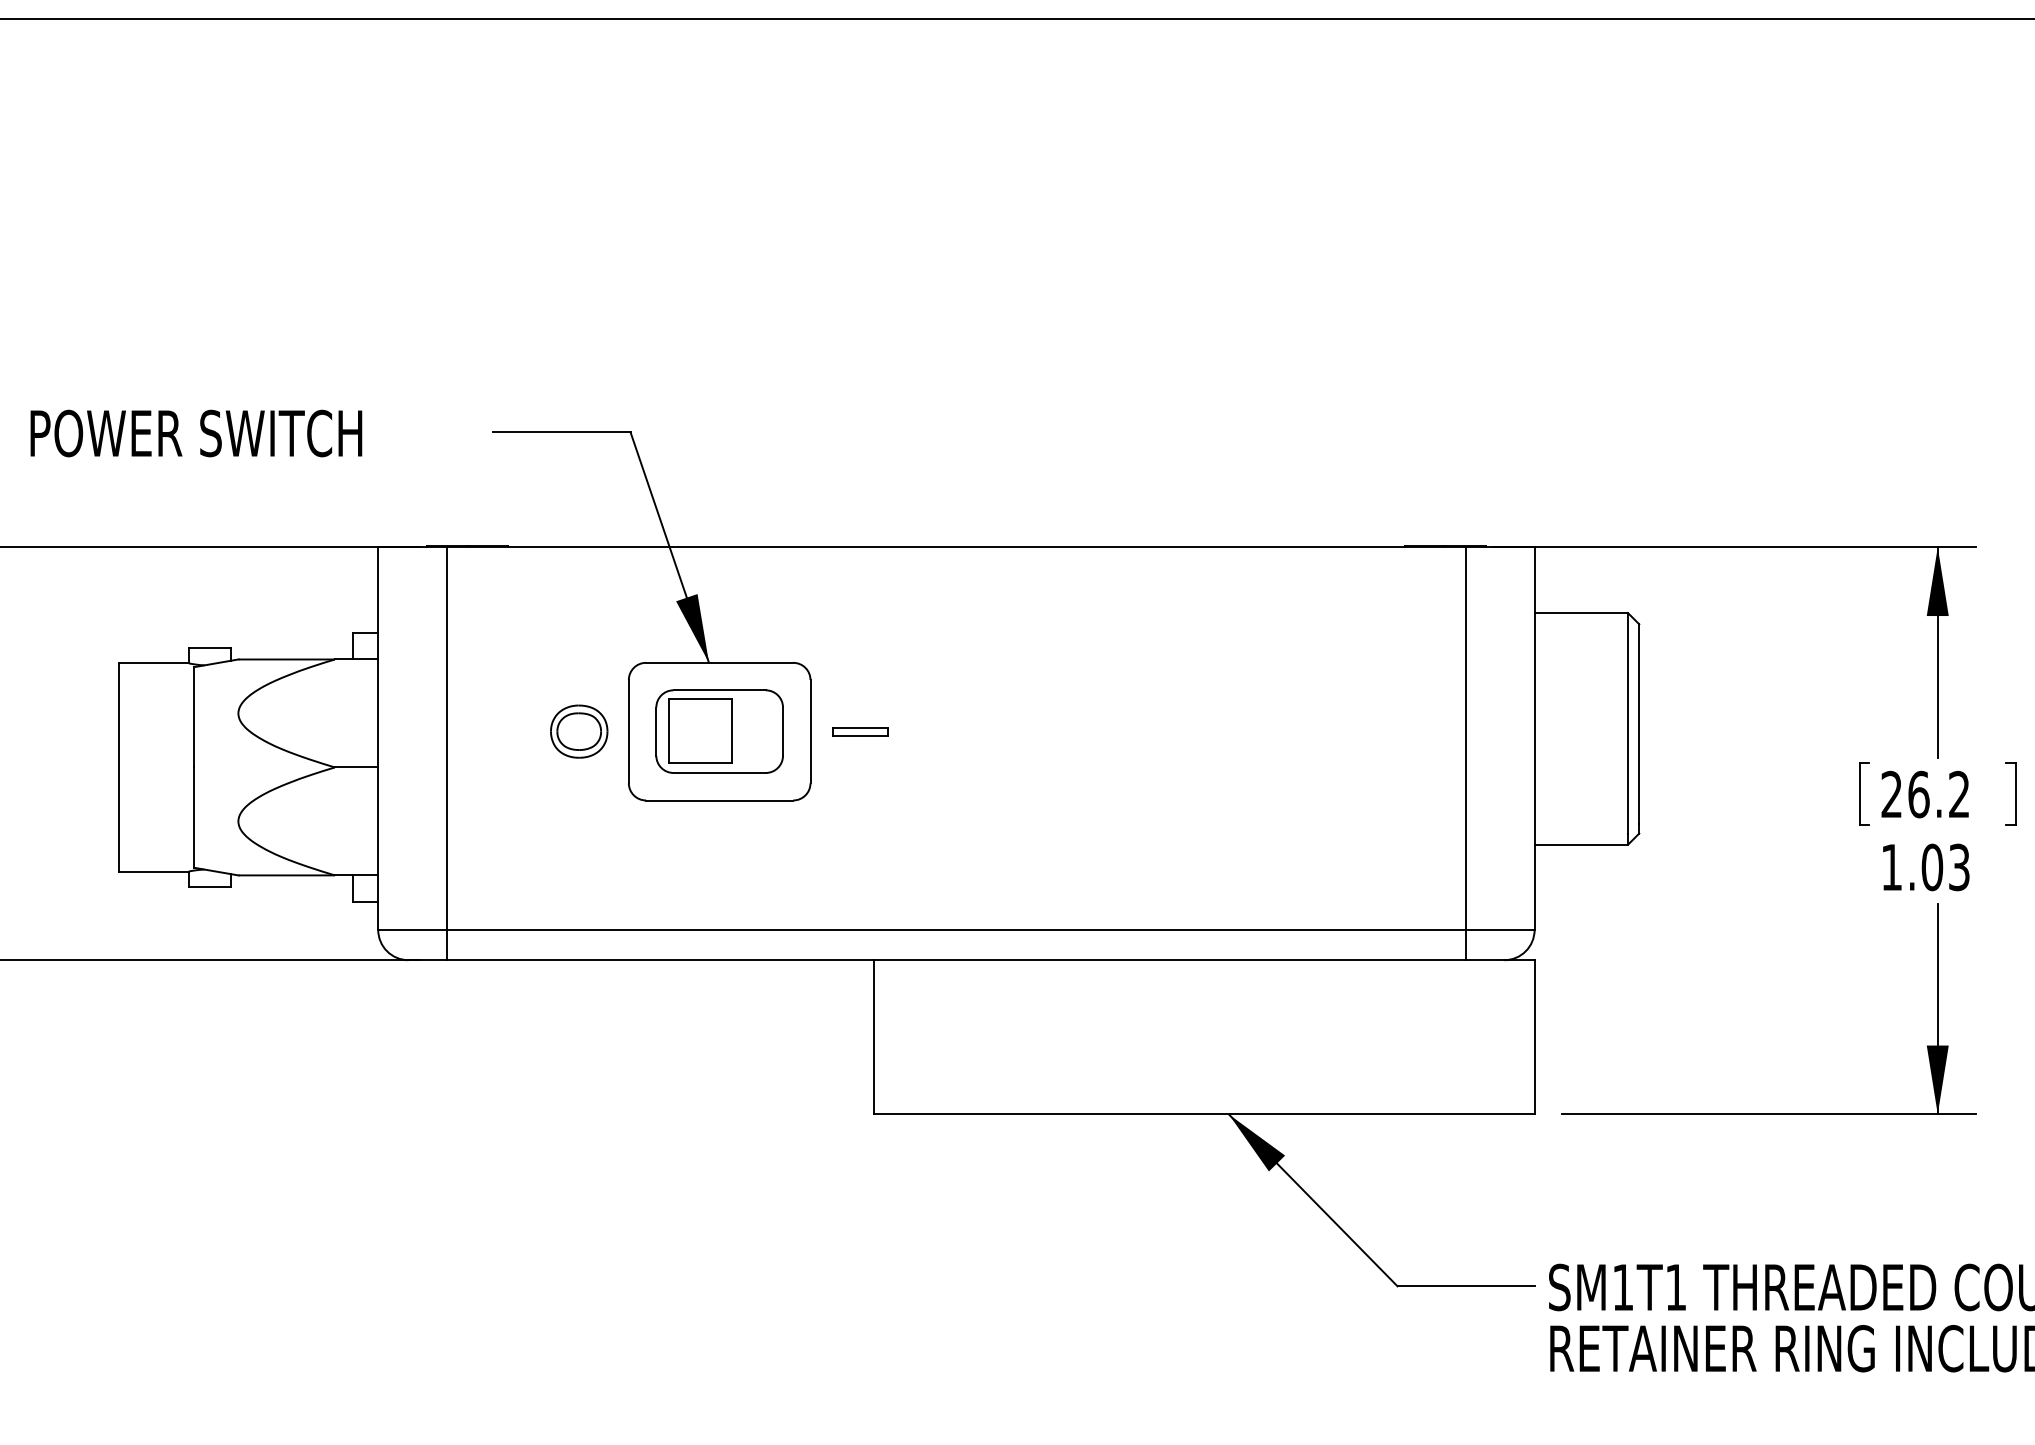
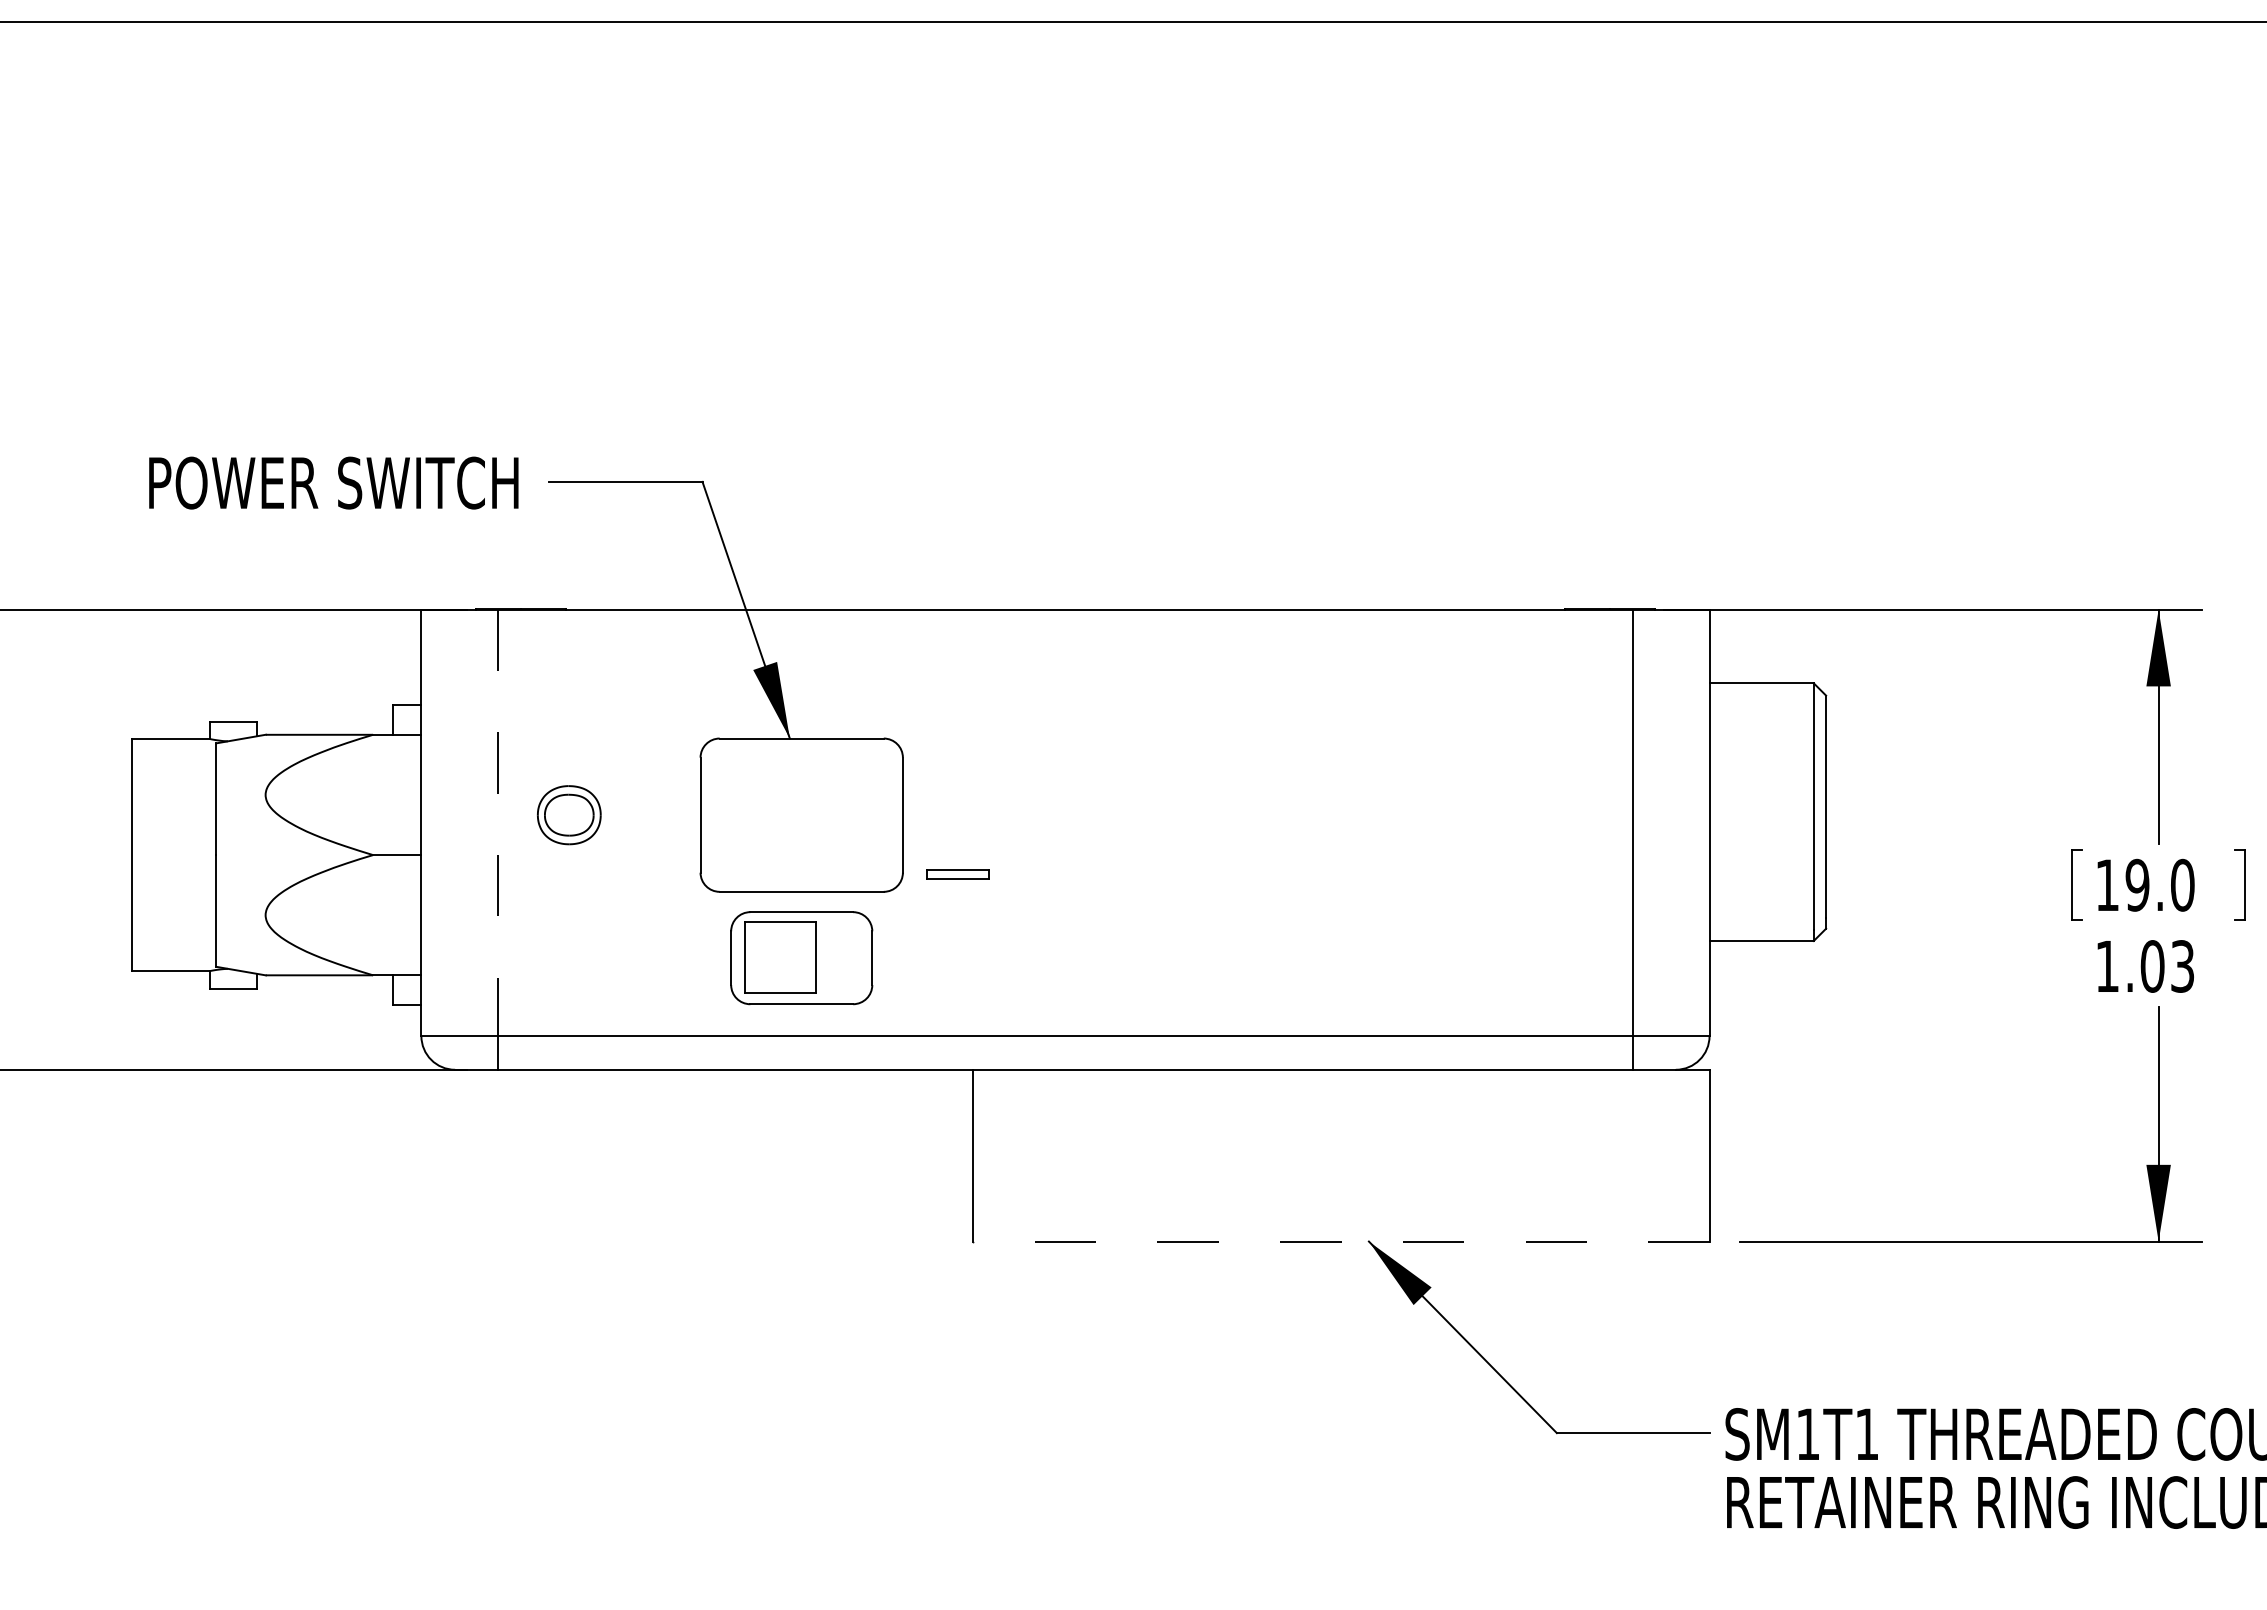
text: (196, 432) -> (333, 482), moved
part: (579, 731) -> (569, 815), moved
part: (719, 731) -> (801, 958), moved
part: (859, 731) -> (957, 874), moved
line: (447, 739) -> (498, 823), solid -> dashed
text: (1925, 793) -> (2145, 884), 26.2 -> 19.0
line: (1204, 1114) -> (1341, 1241), solid -> dashed

